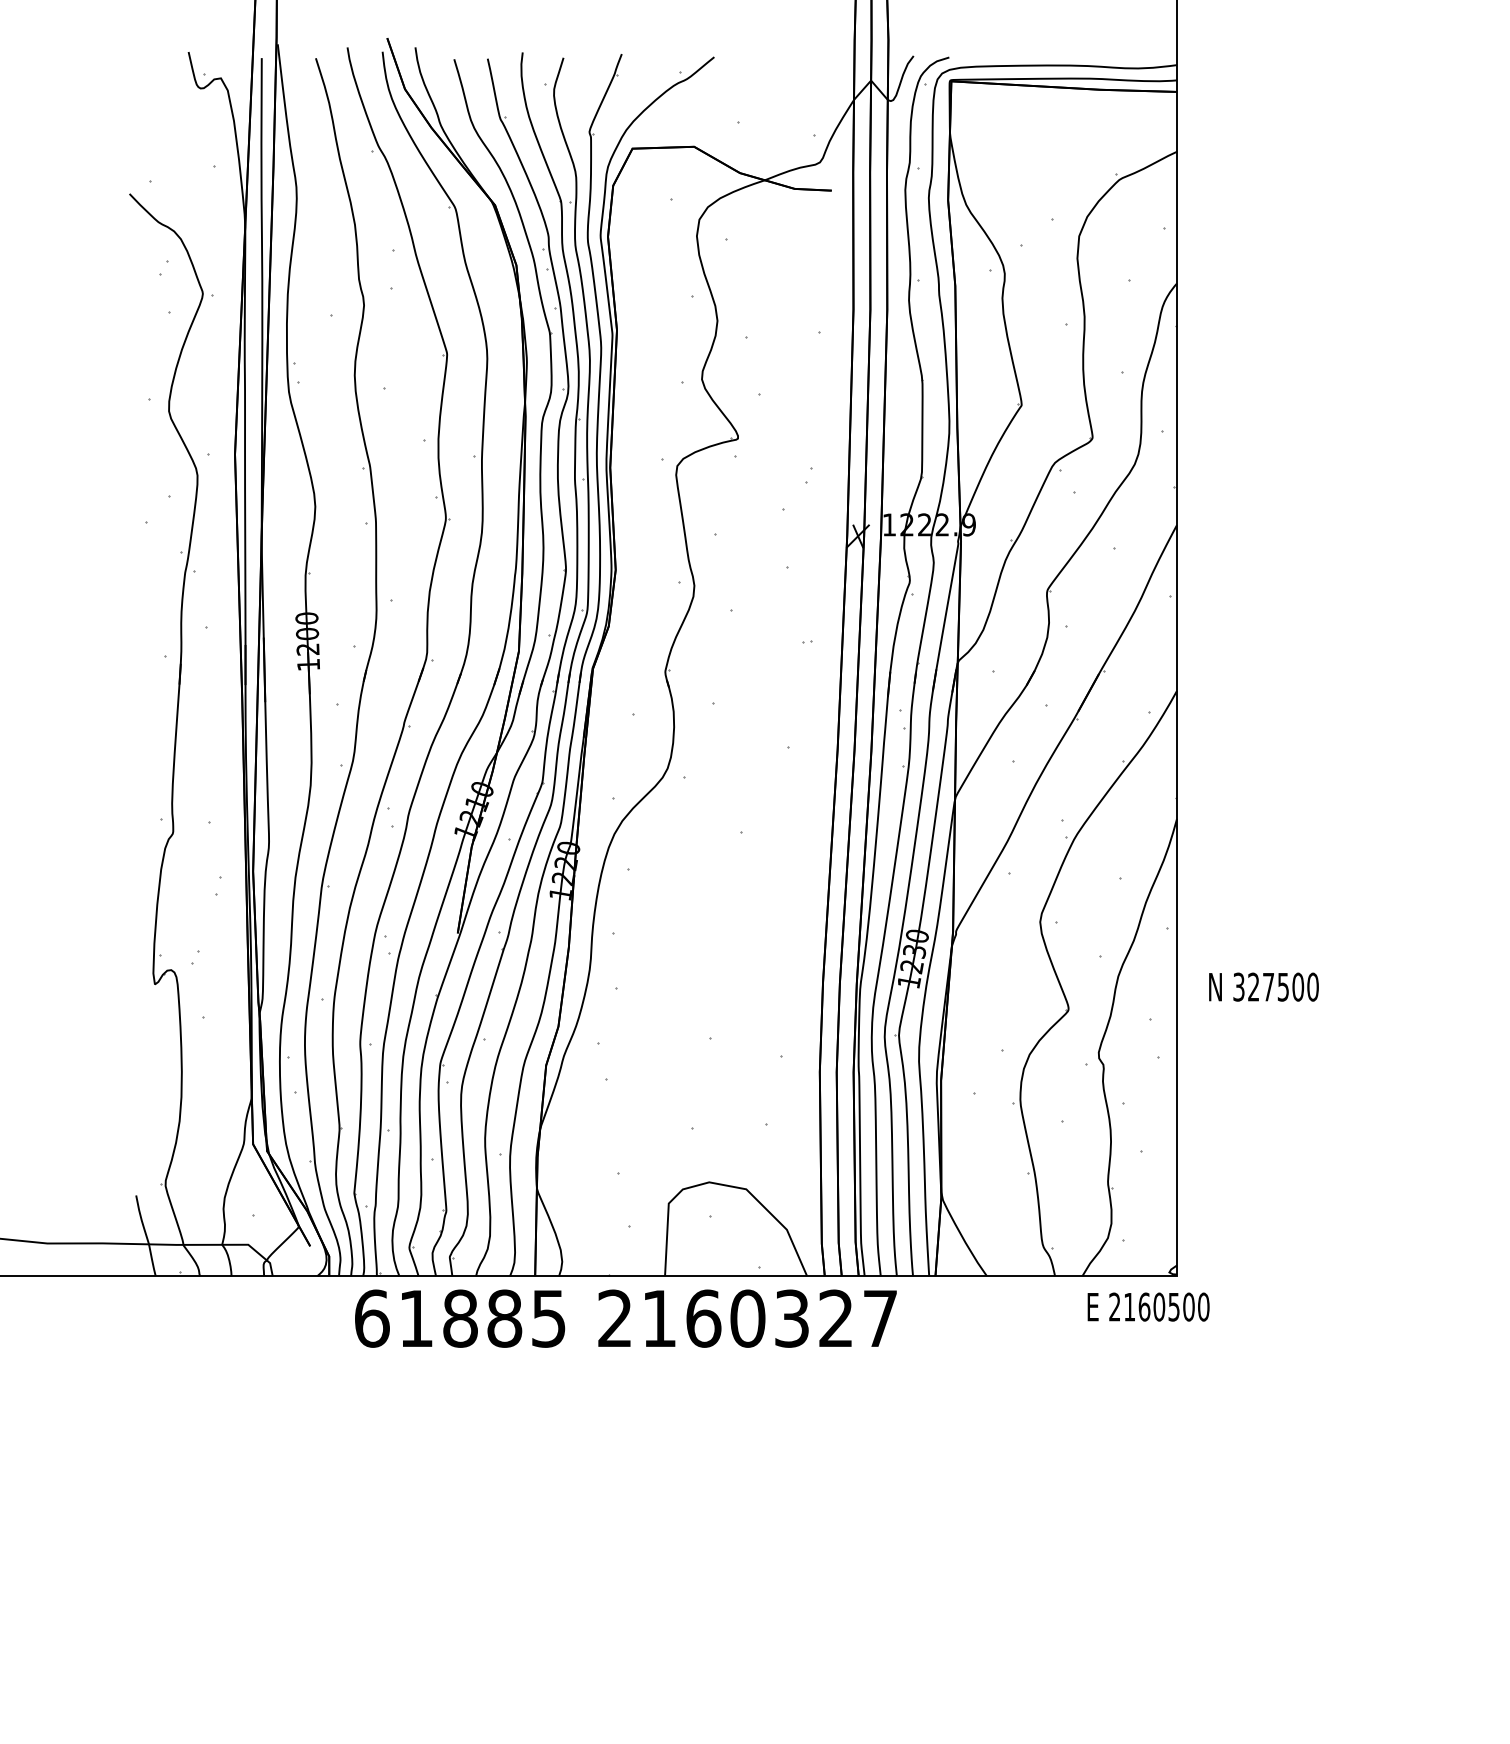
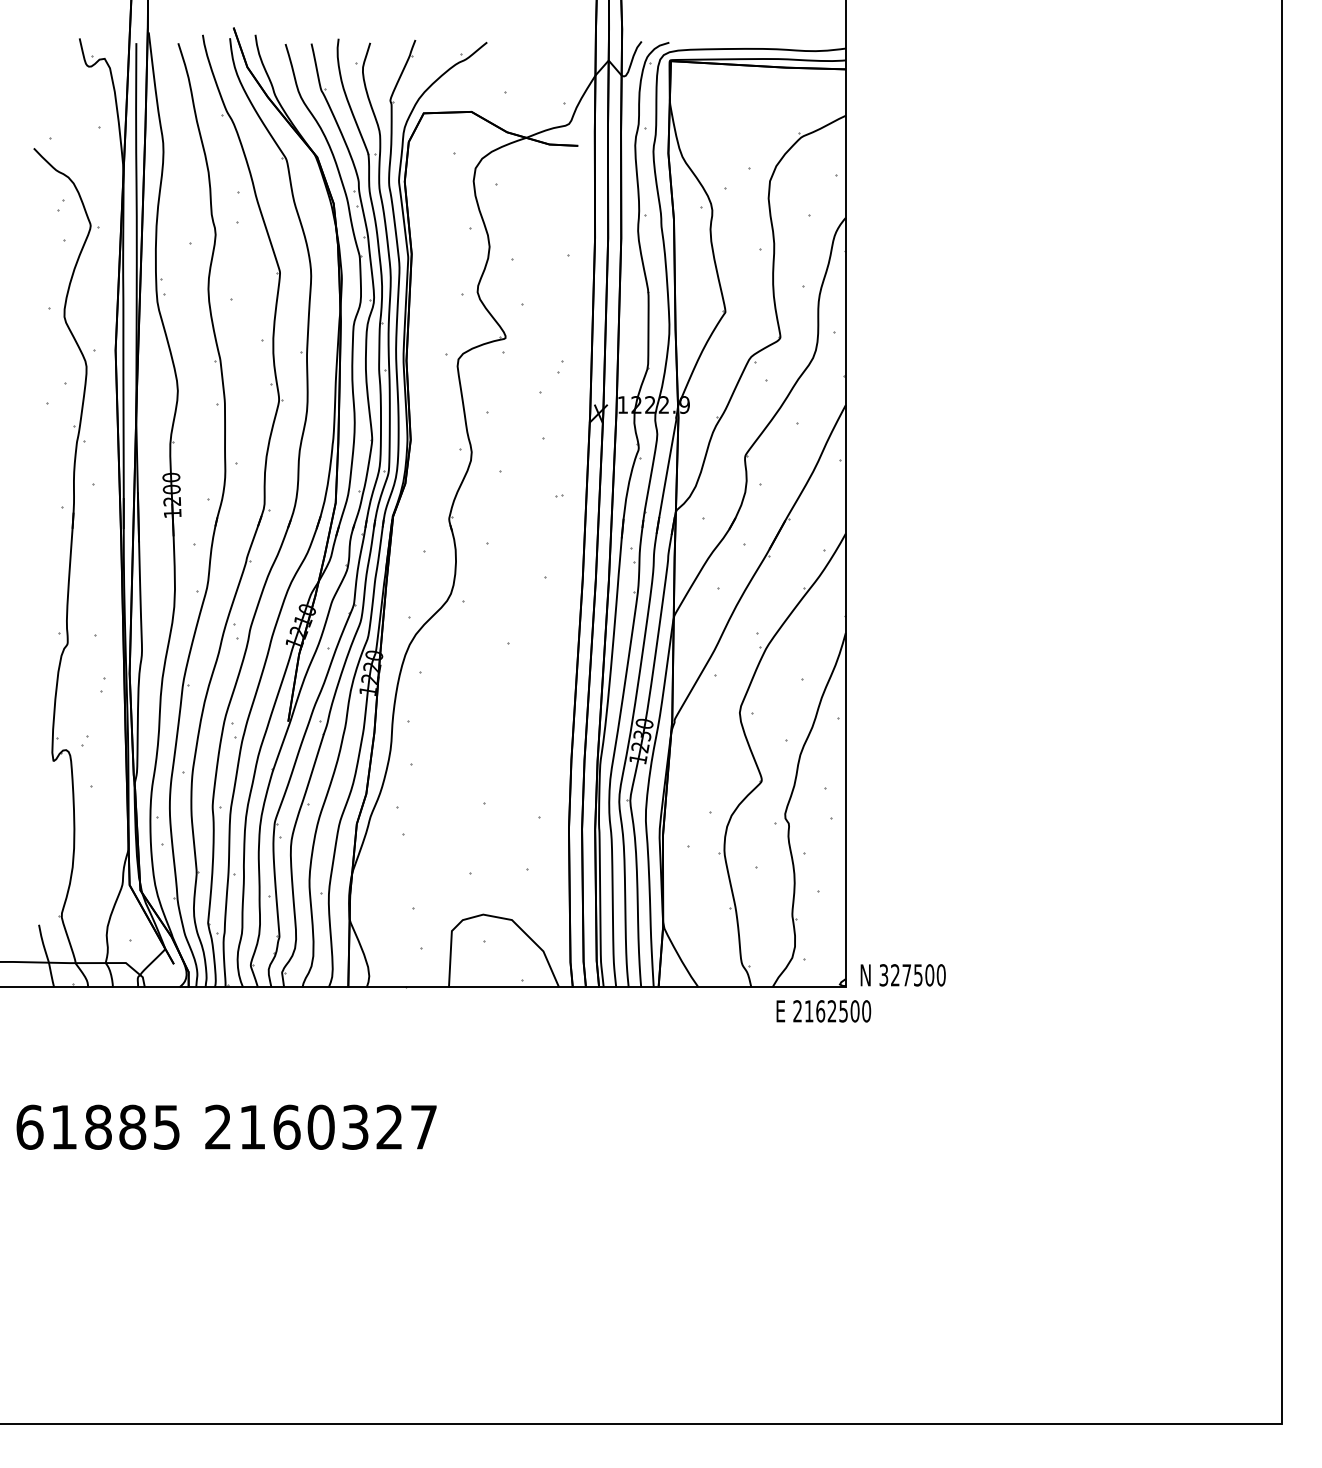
text: (1262, 987) -> (902, 975), moved
text: (1158, 1307) -> (831, 1011), 2160500 -> 2162500
text: (625, 1317) -> (226, 1126), moved

